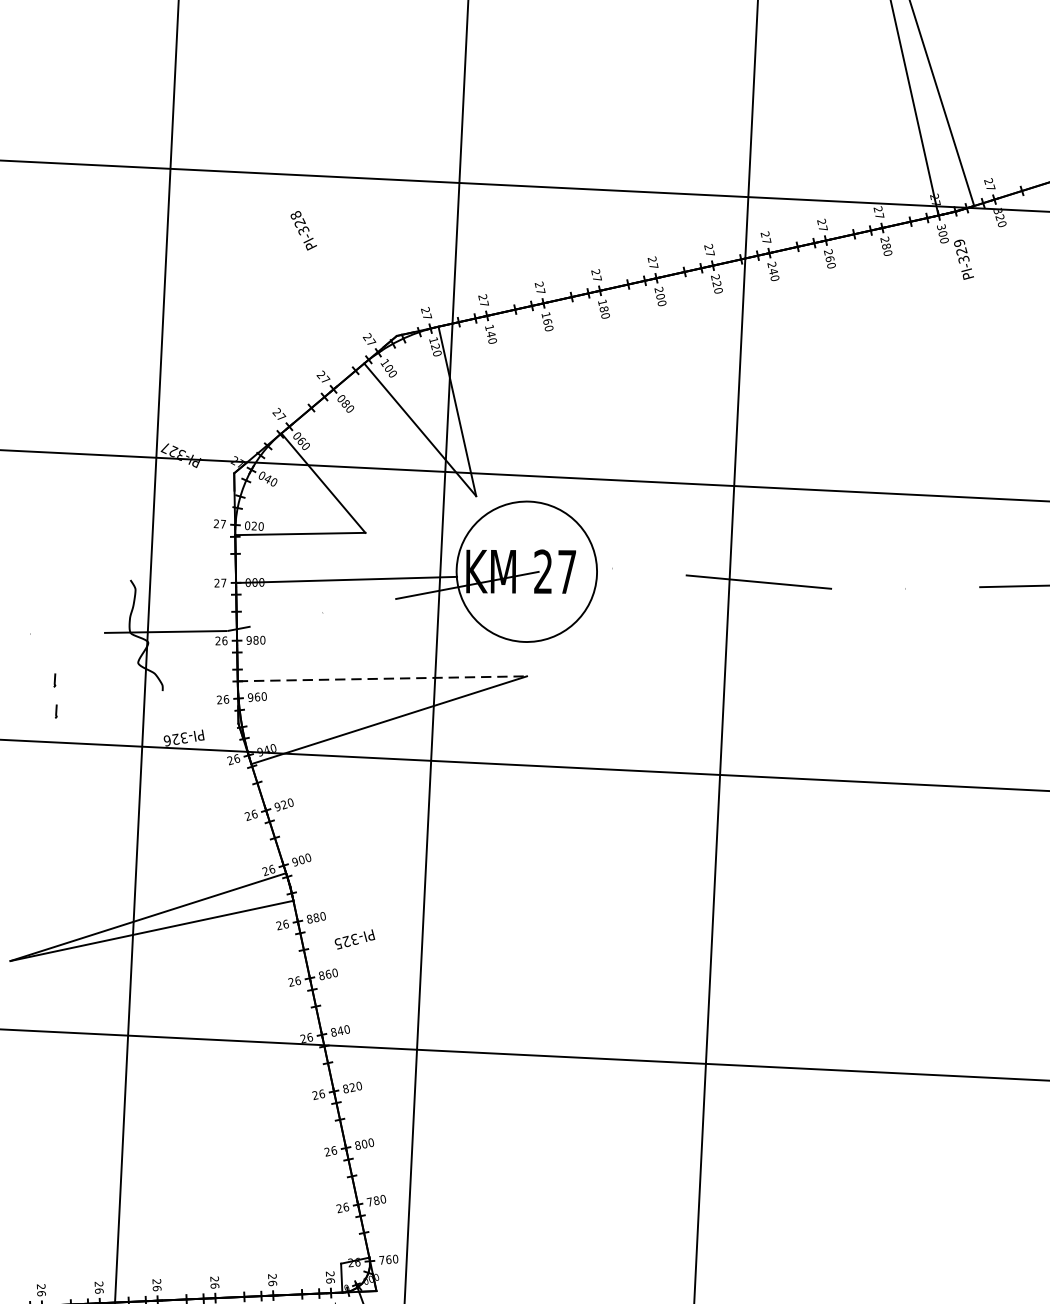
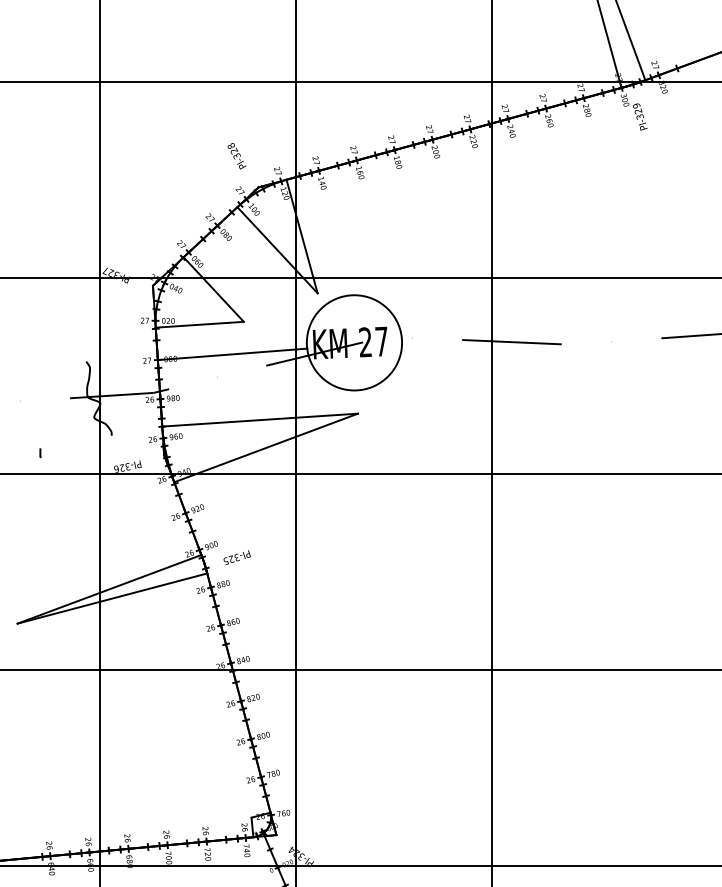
text: (302, 231) -> (236, 156), moved
line: (382, 679) -> (260, 420), dashed -> solid
curve: (55, 681) -> (38, 432), removed
text: (353, 939) -> (236, 557), moved

